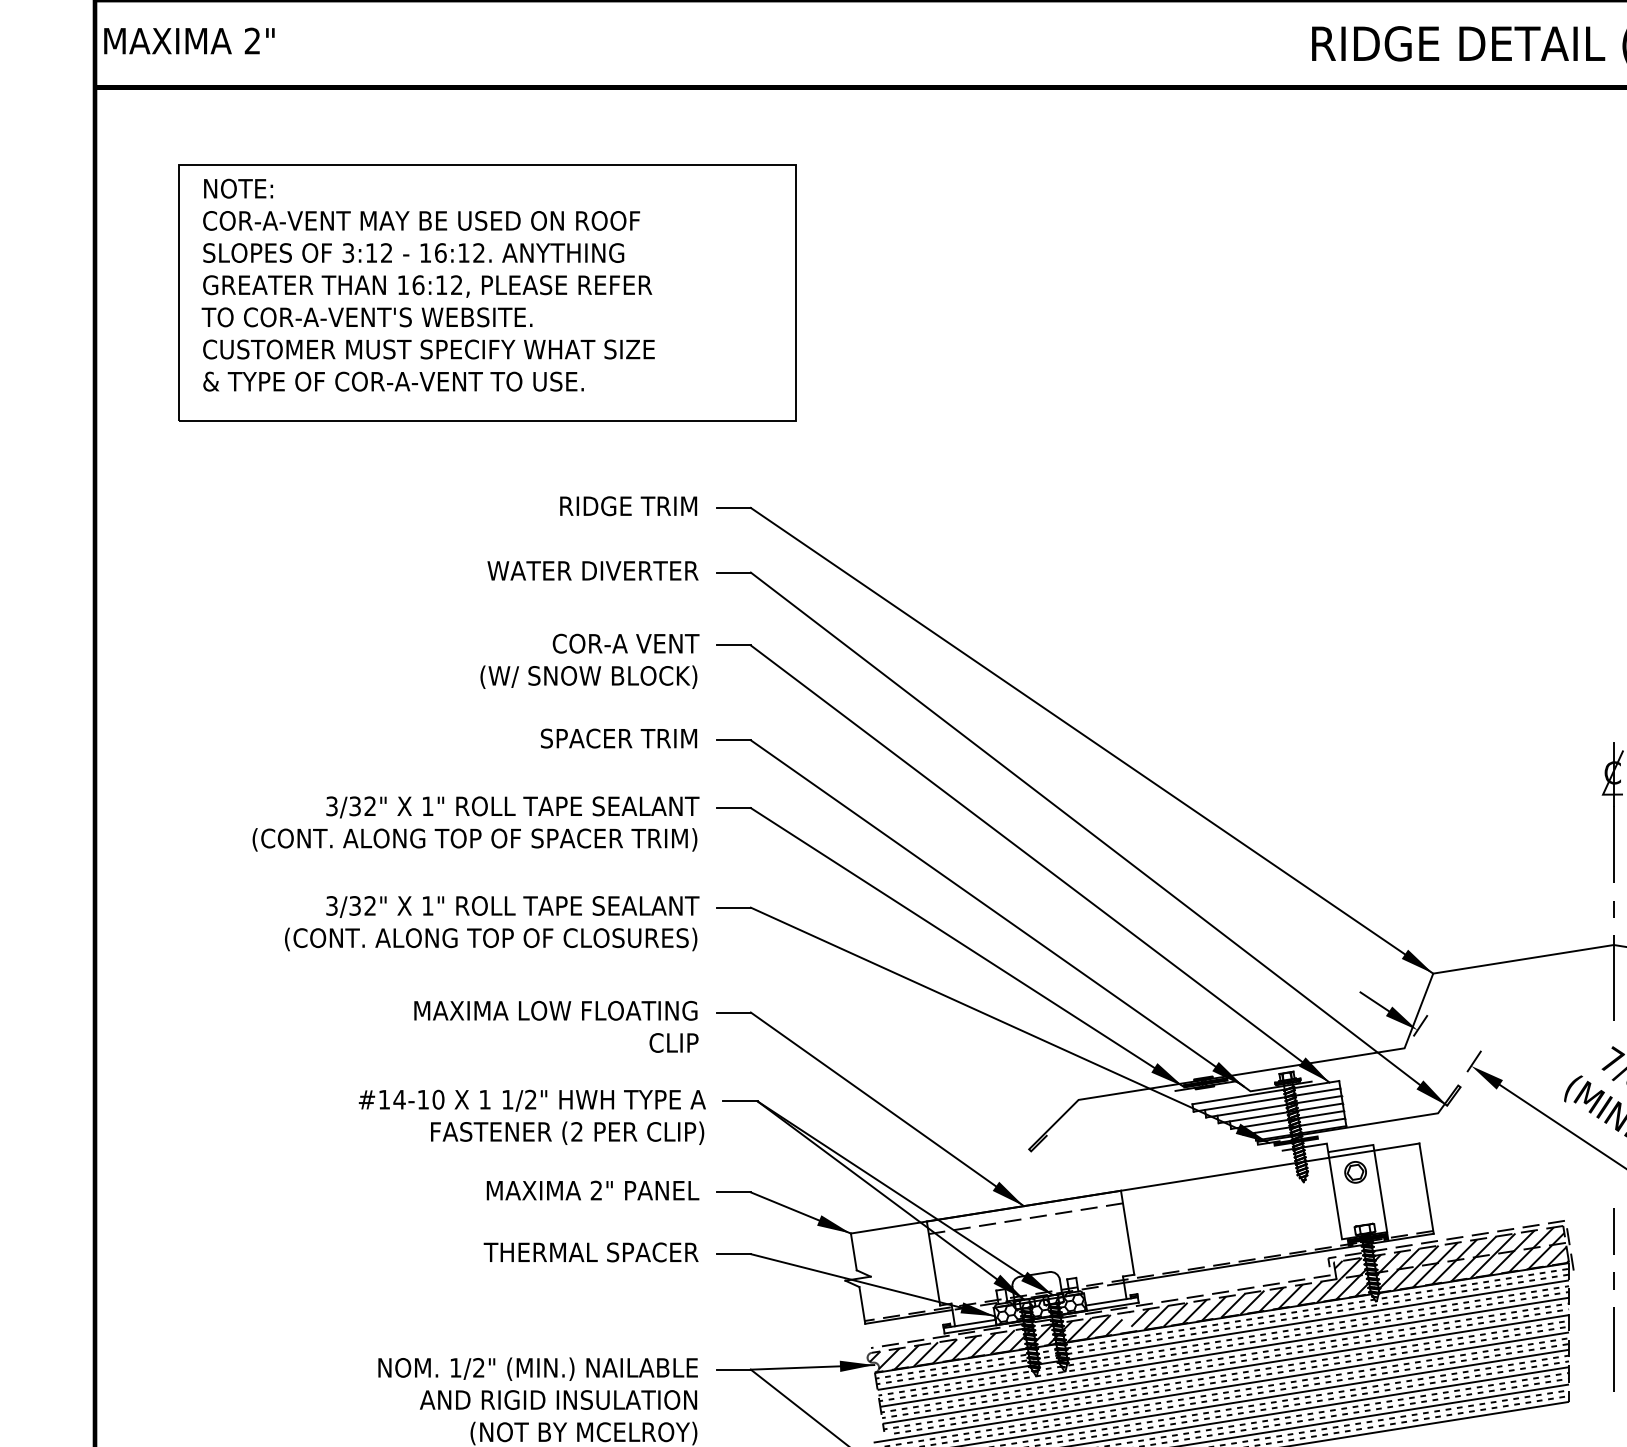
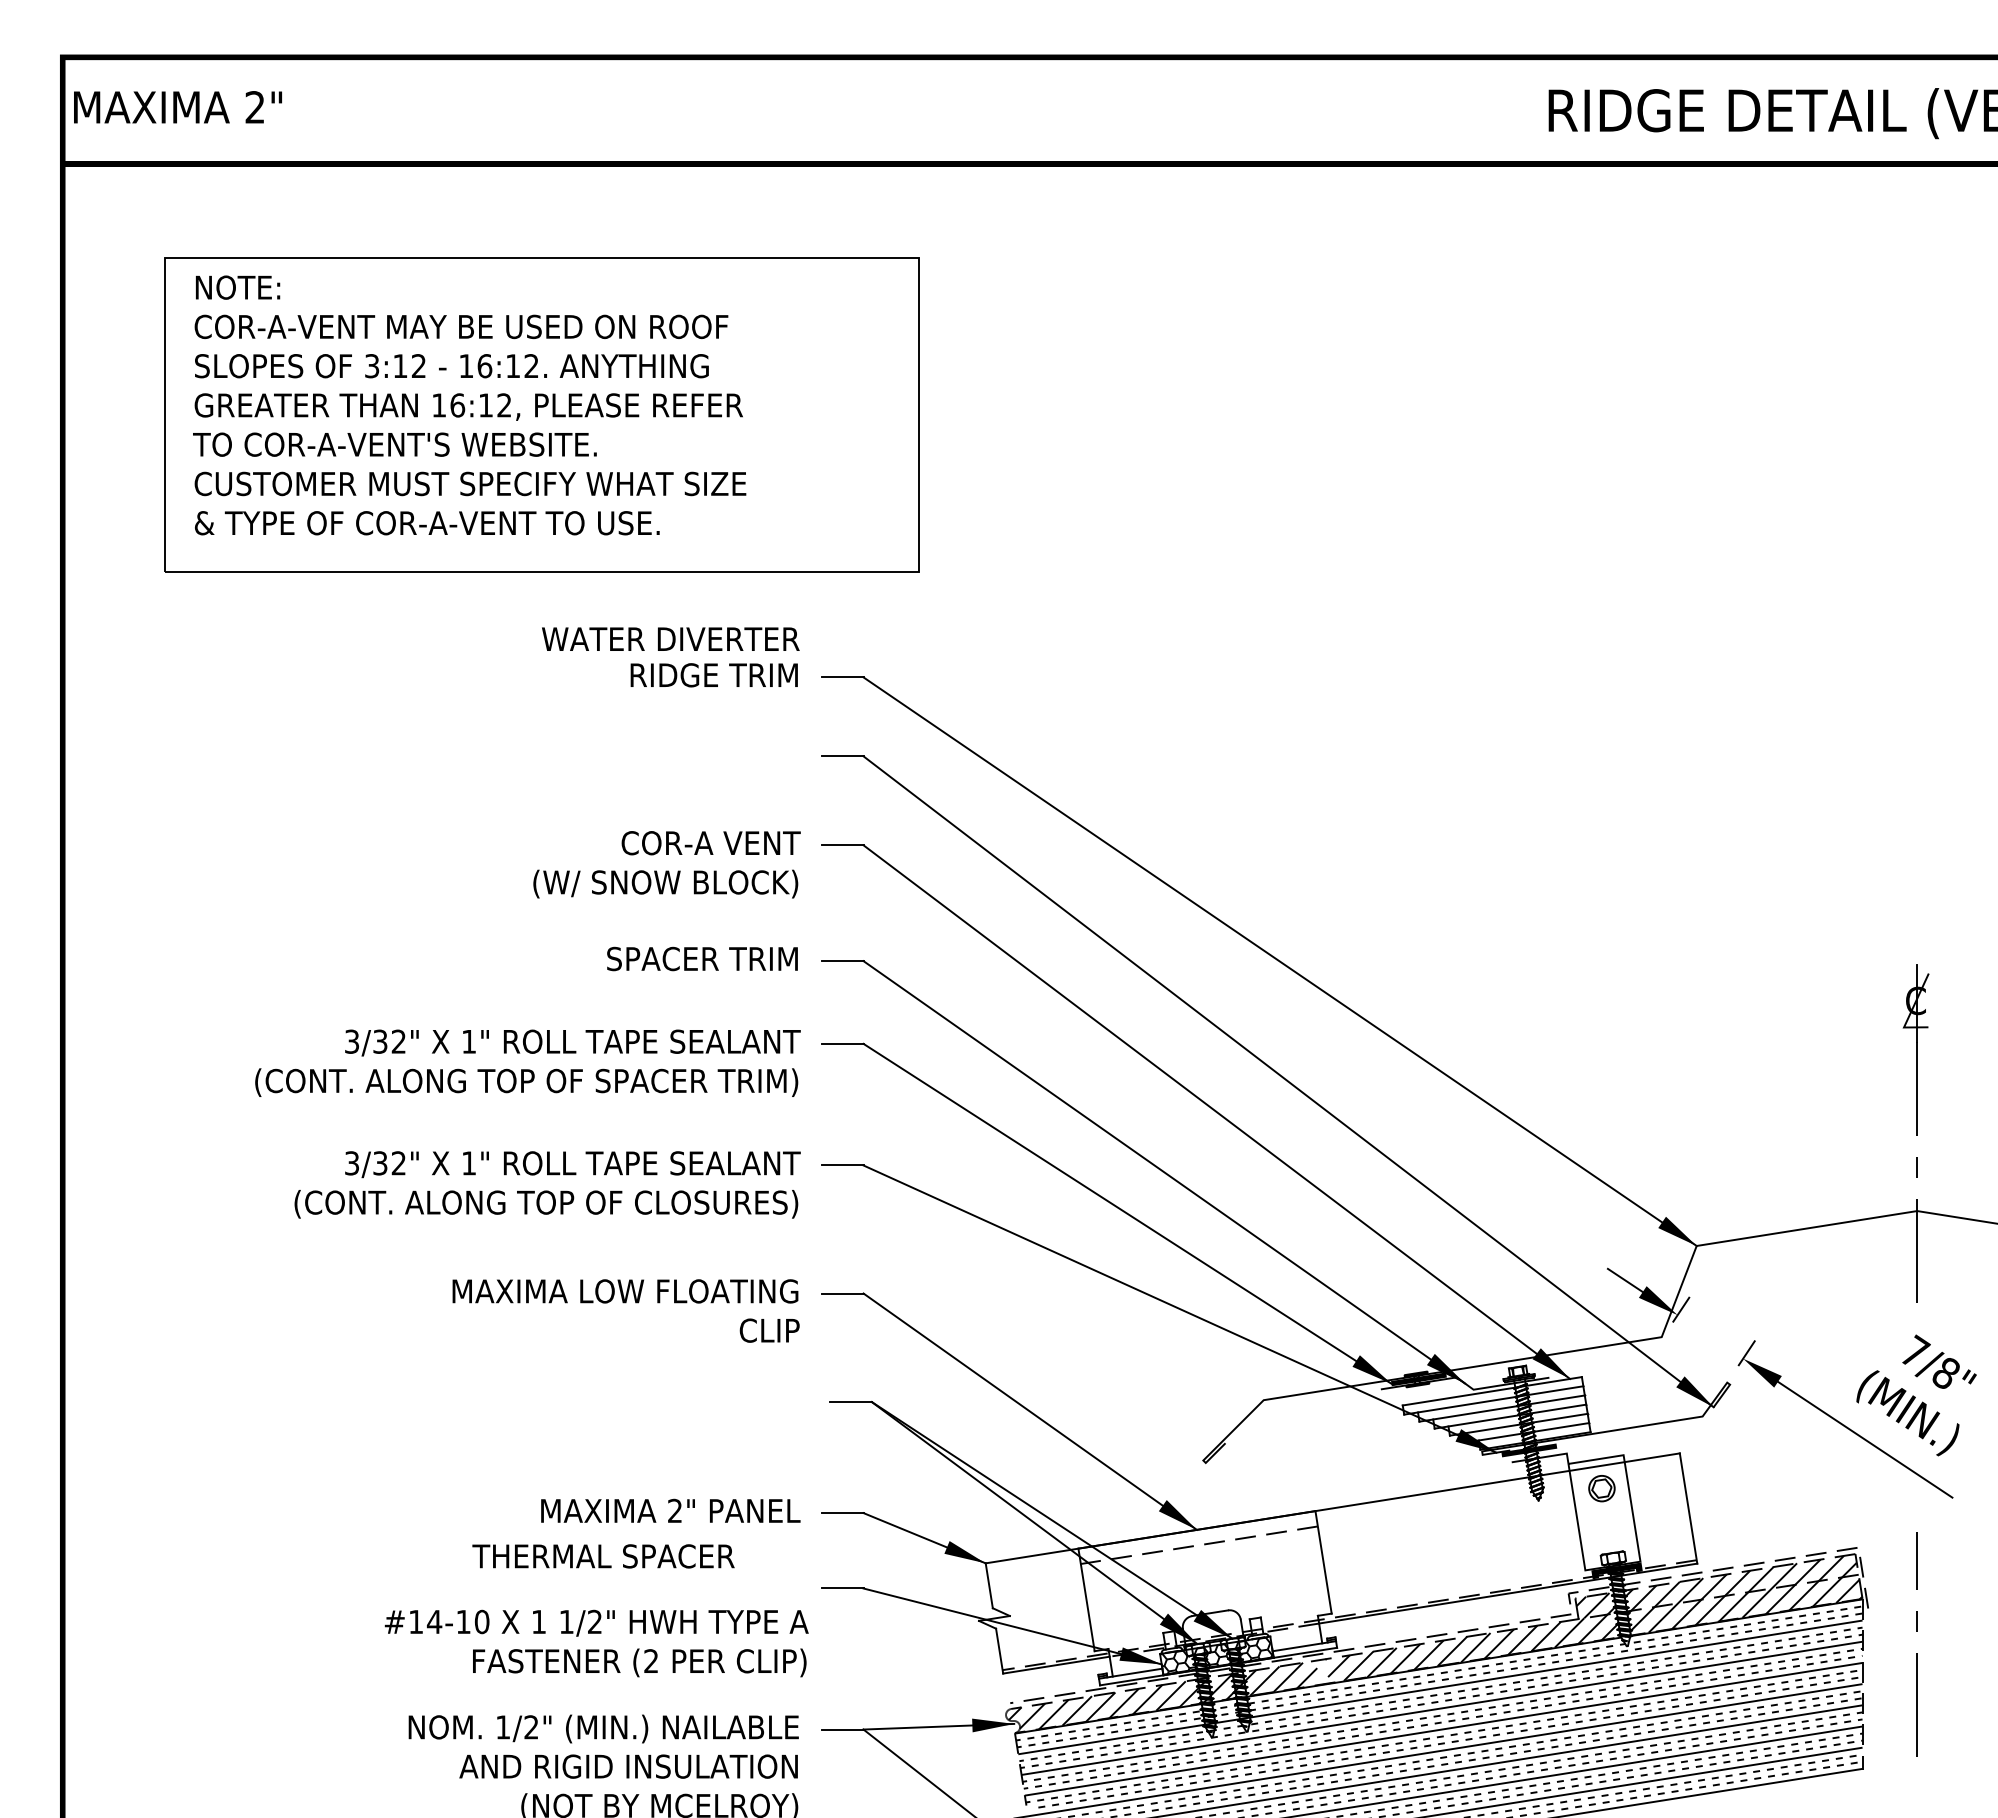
text: (592, 570) -> (670, 638), moved
text: (532, 1117) -> (596, 1643), moved
text: (591, 1252) -> (603, 1556), moved

